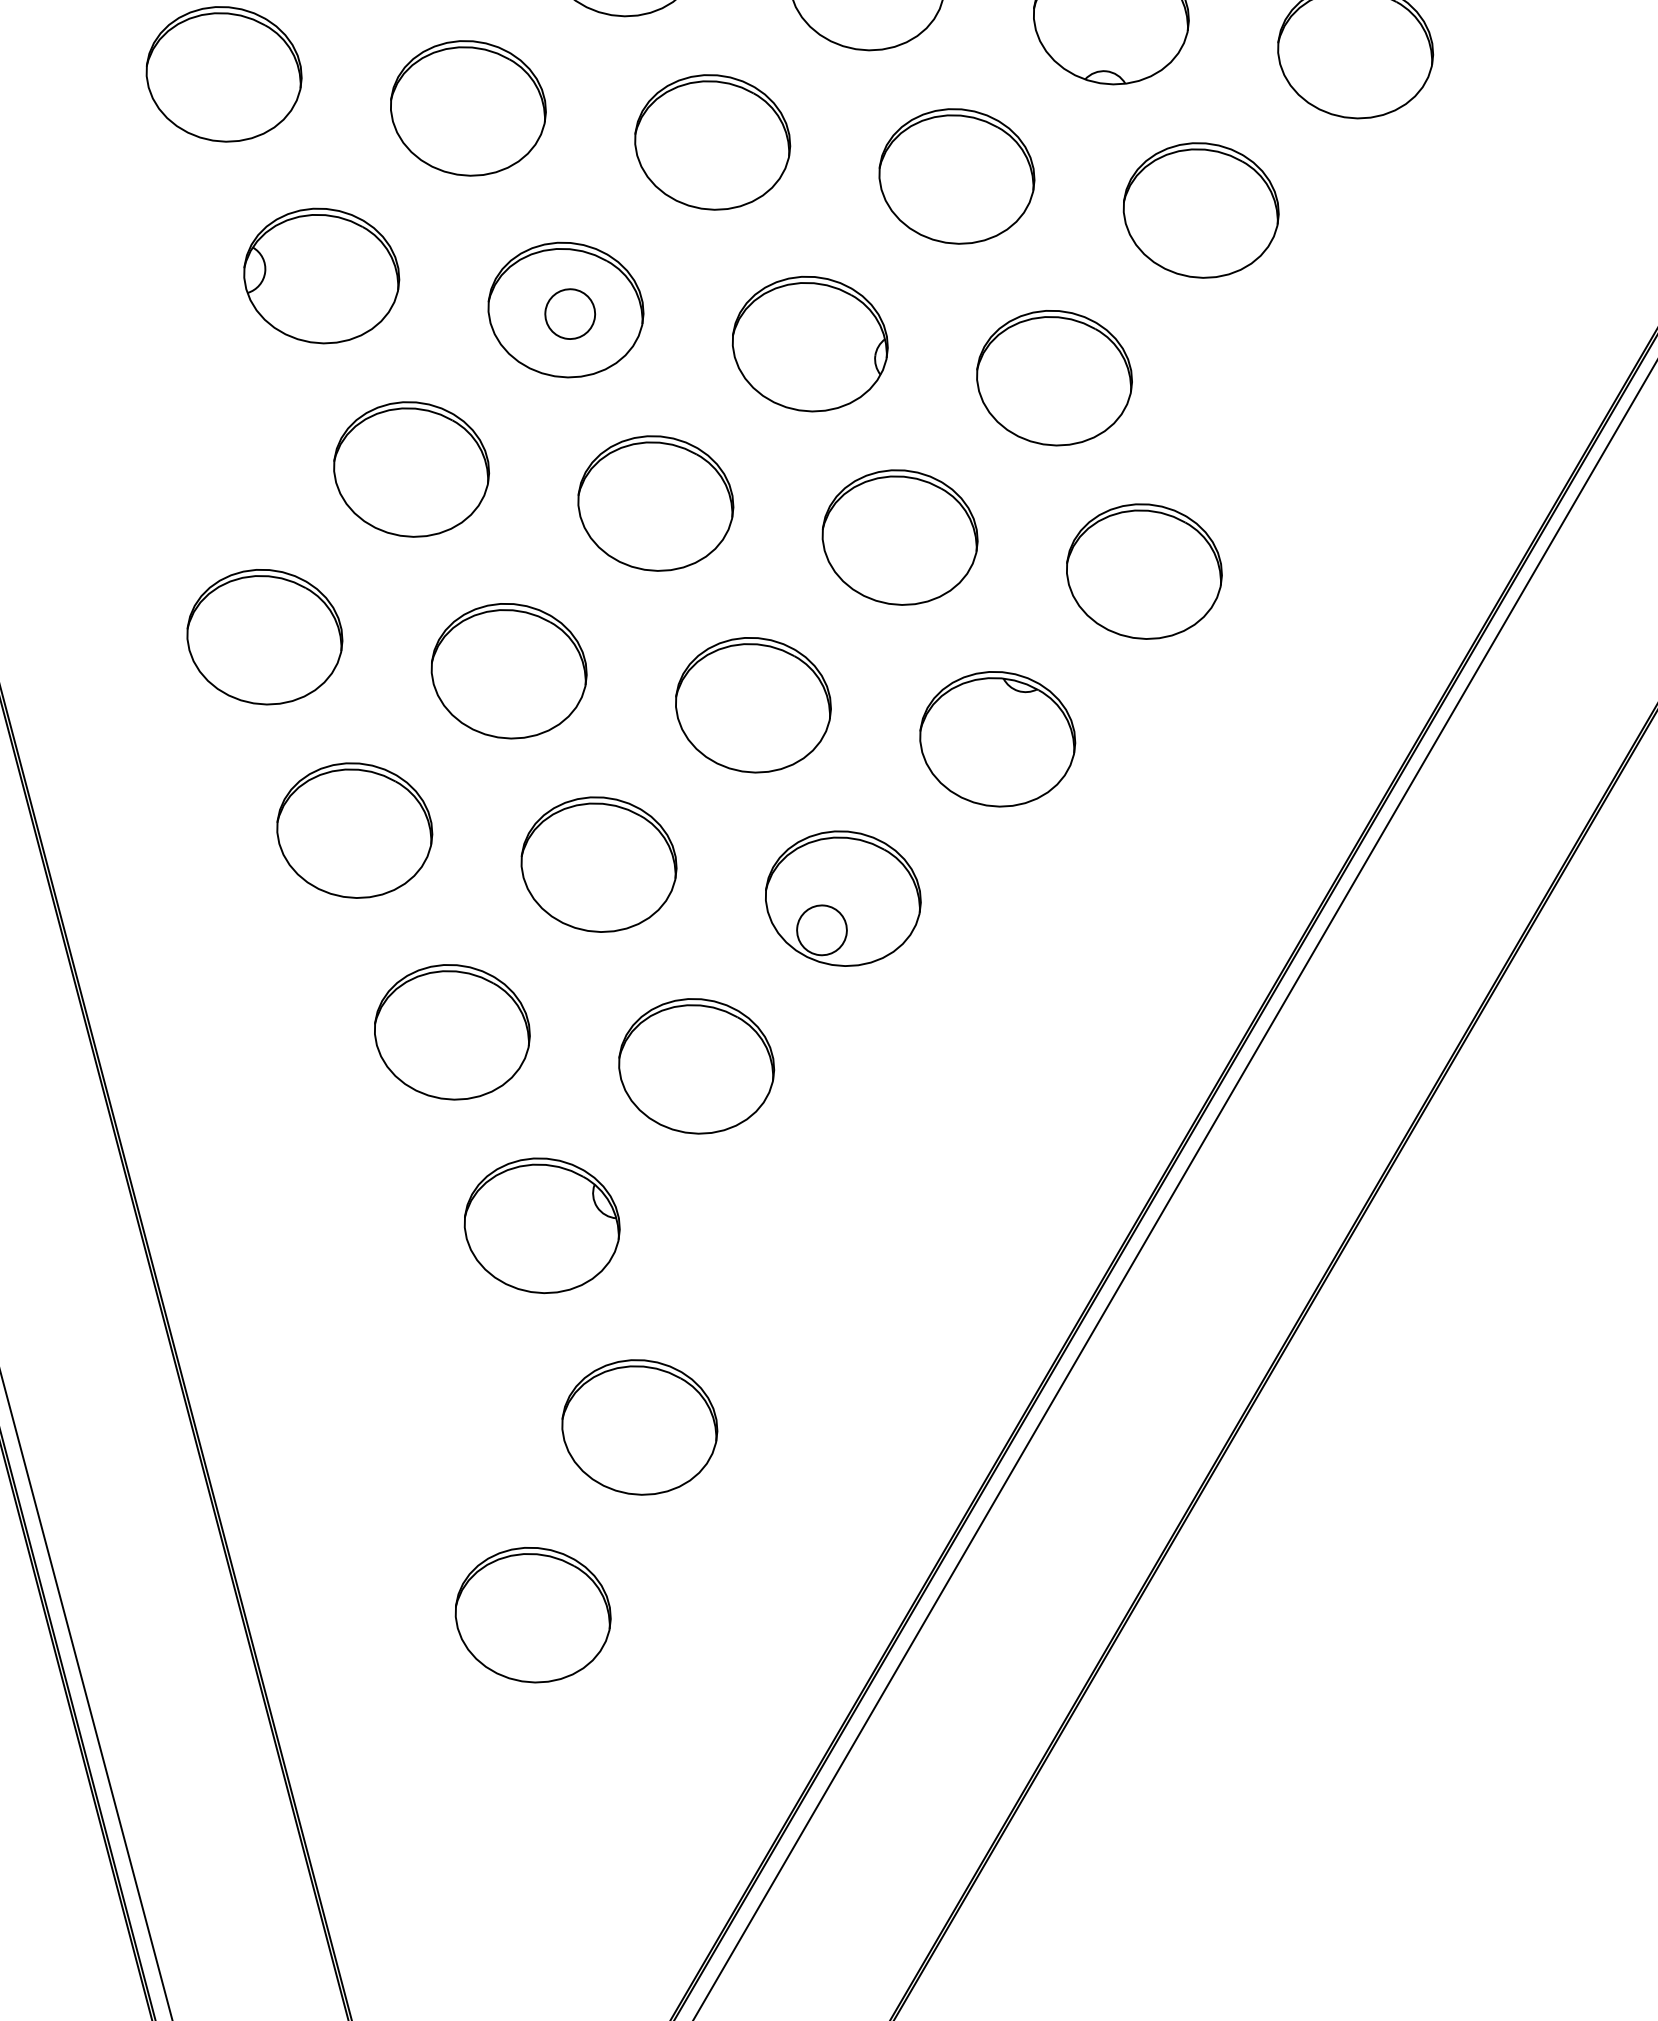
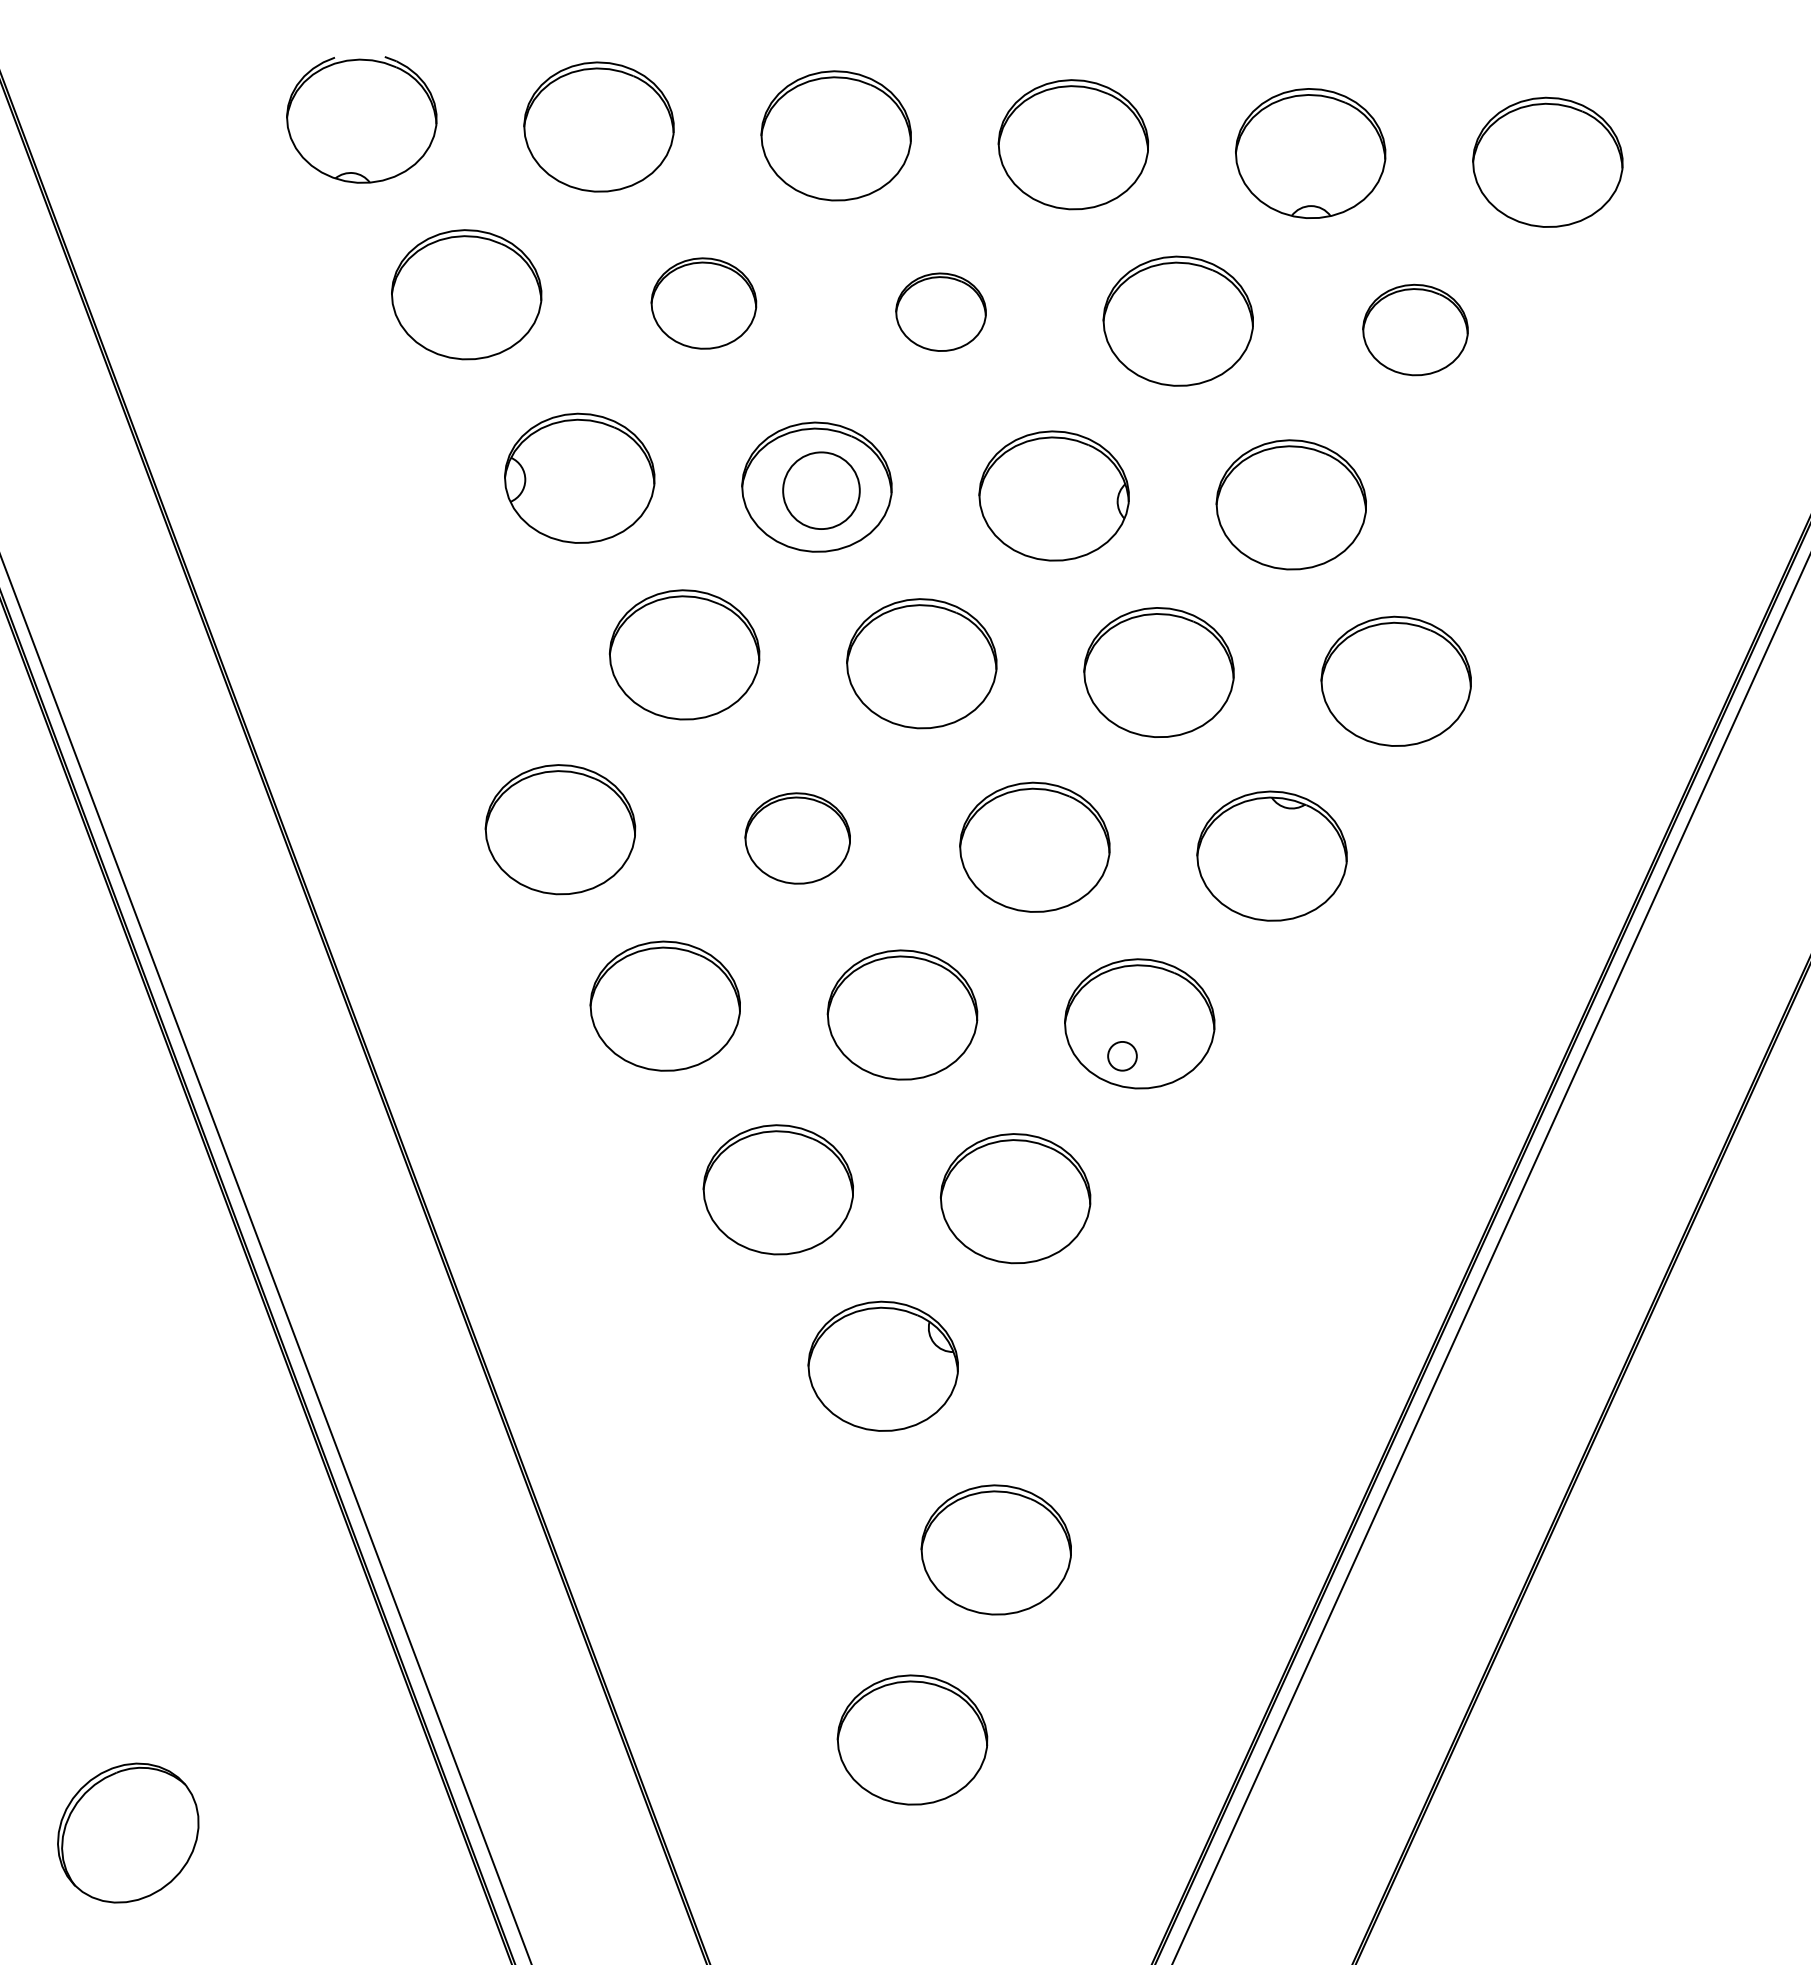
part: (467, 108) -> (703, 303), size x0.7
part: (712, 141) -> (940, 311), size x0.6
part: (1201, 209) -> (1415, 329), size x0.7
circle: (570, 313) -> (821, 490), size x1.6
part: (508, 671) -> (797, 838), size x0.7
circle: (821, 930) -> (1122, 1056), size x0.6

